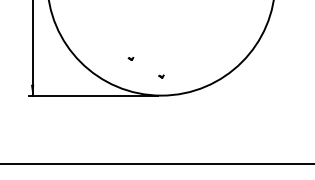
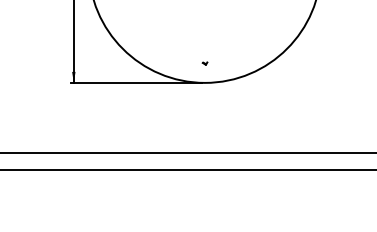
part: (130, 58) -> (173, 45), removed

